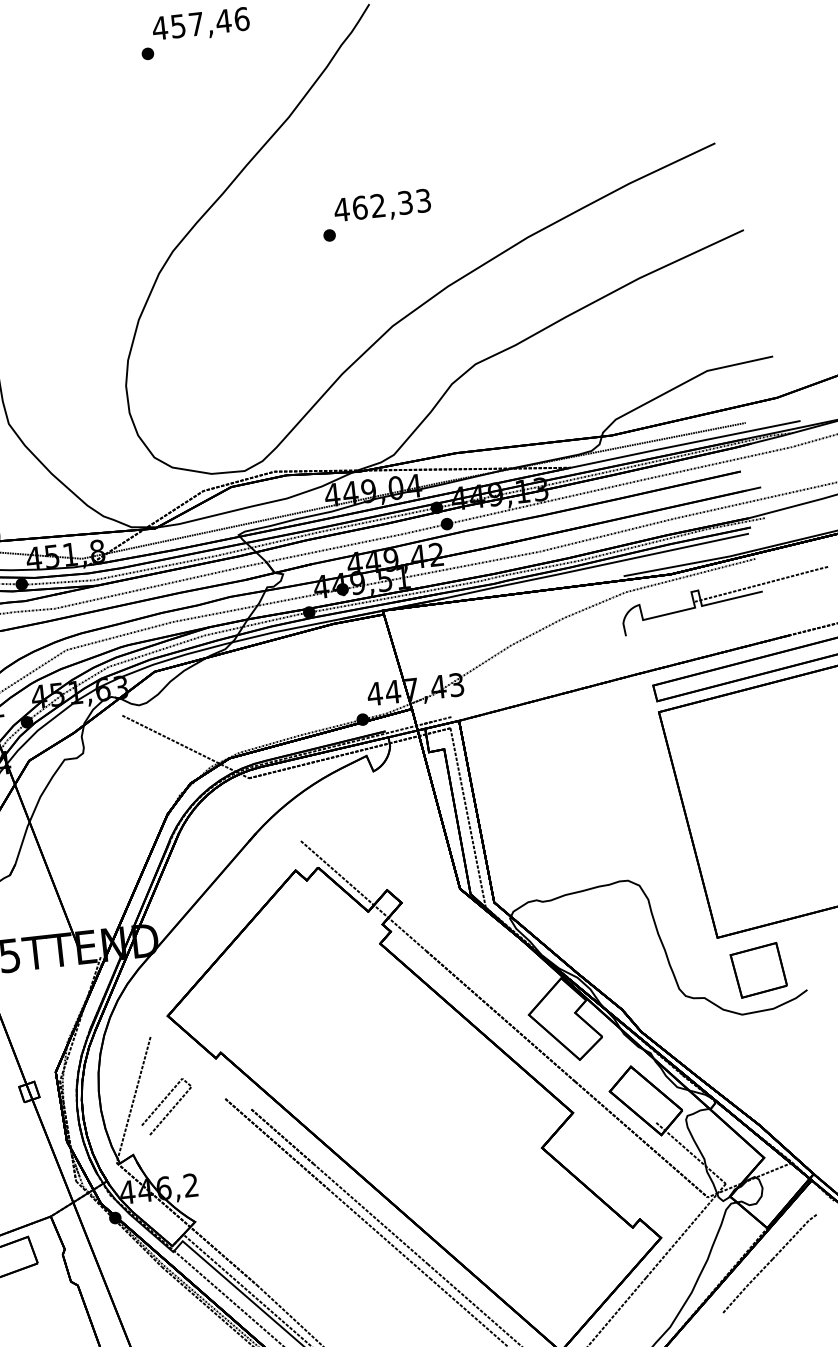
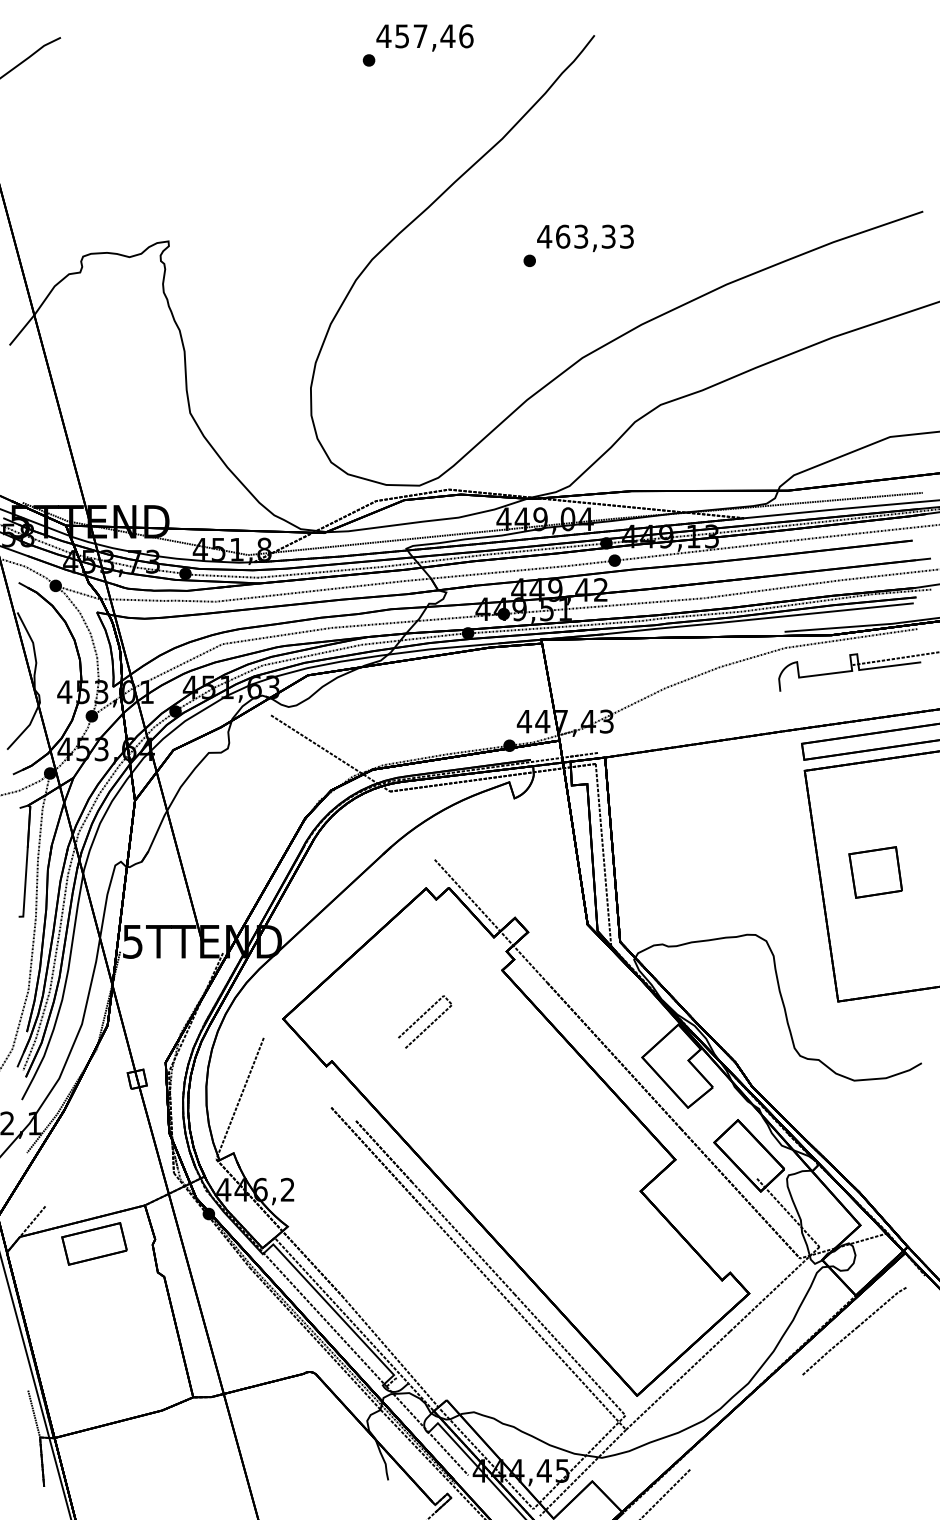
text: (378, 205) -> (581, 236), 462,33 -> 463,33
part: (758, 970) -> (875, 872), moved
line: (170, 1109) -> (428, 1025), moved

